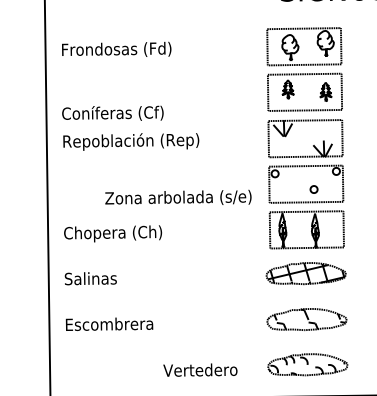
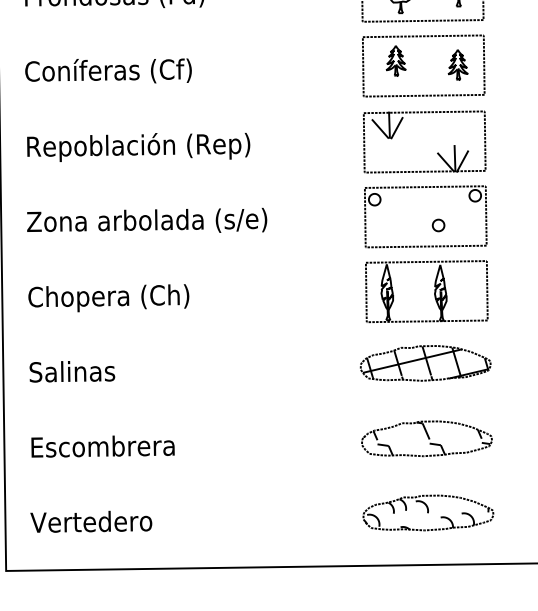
text: (112, 112) -> (107, 69), moved
text: (178, 196) -> (147, 218), moved
text: (200, 369) -> (91, 520), moved

